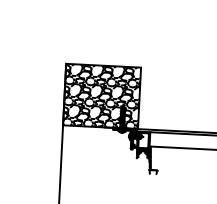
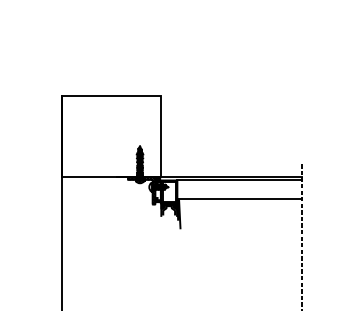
hatch: (101, 96) -> (110, 136), removed
hatch: (153, 160) -> (183, 217), removed

